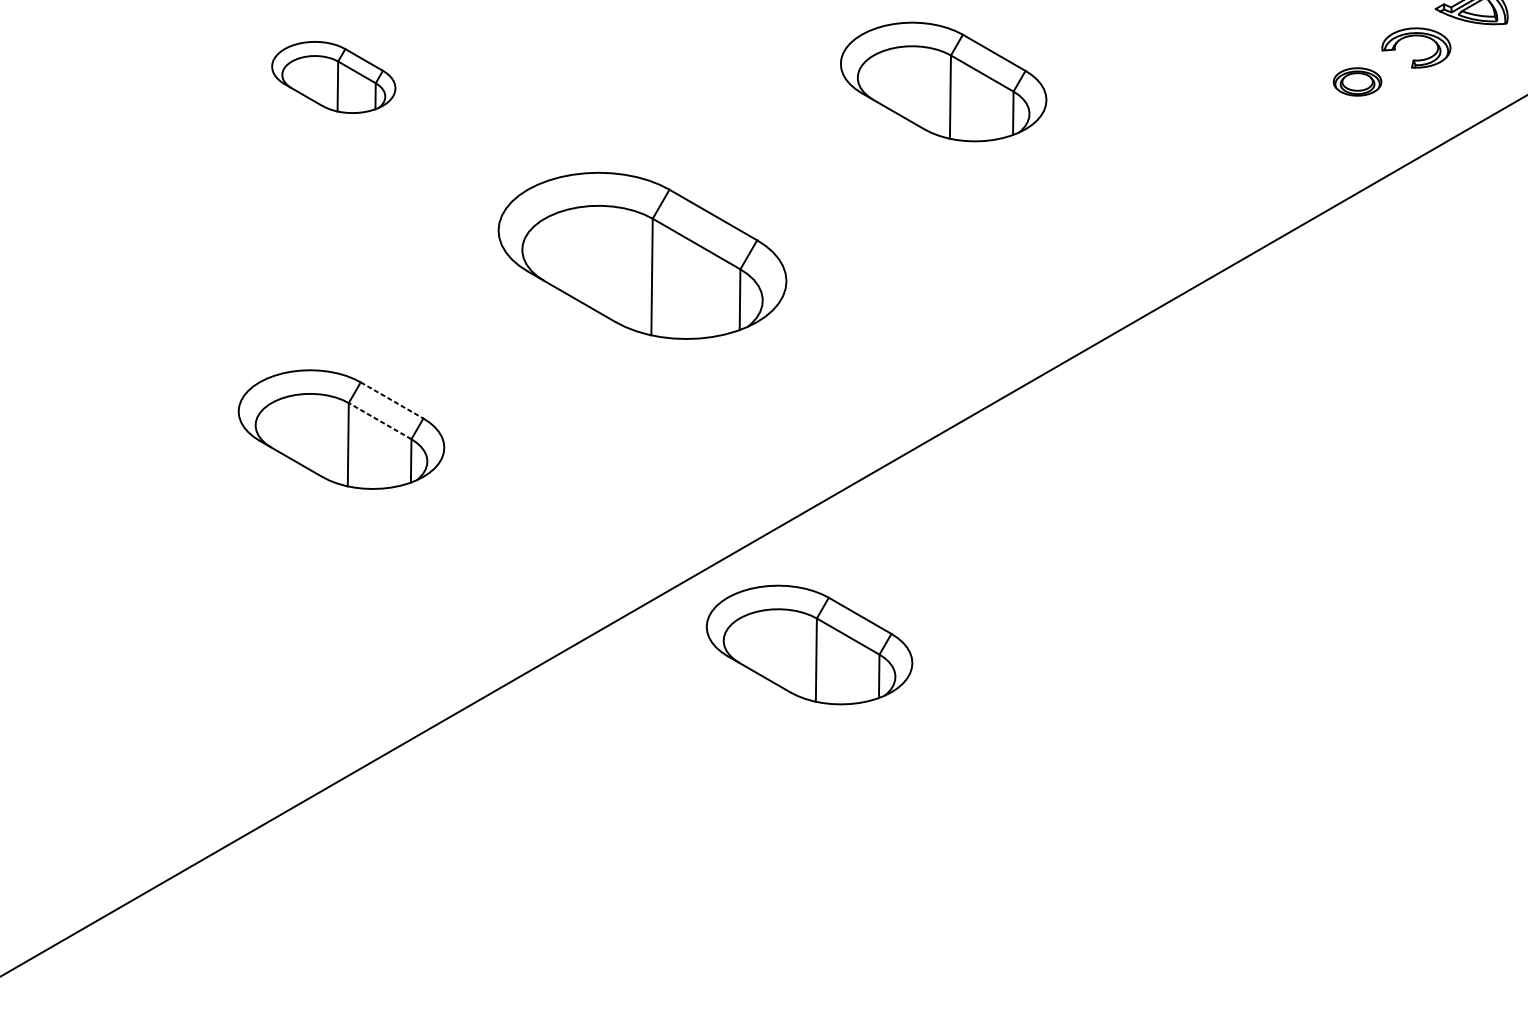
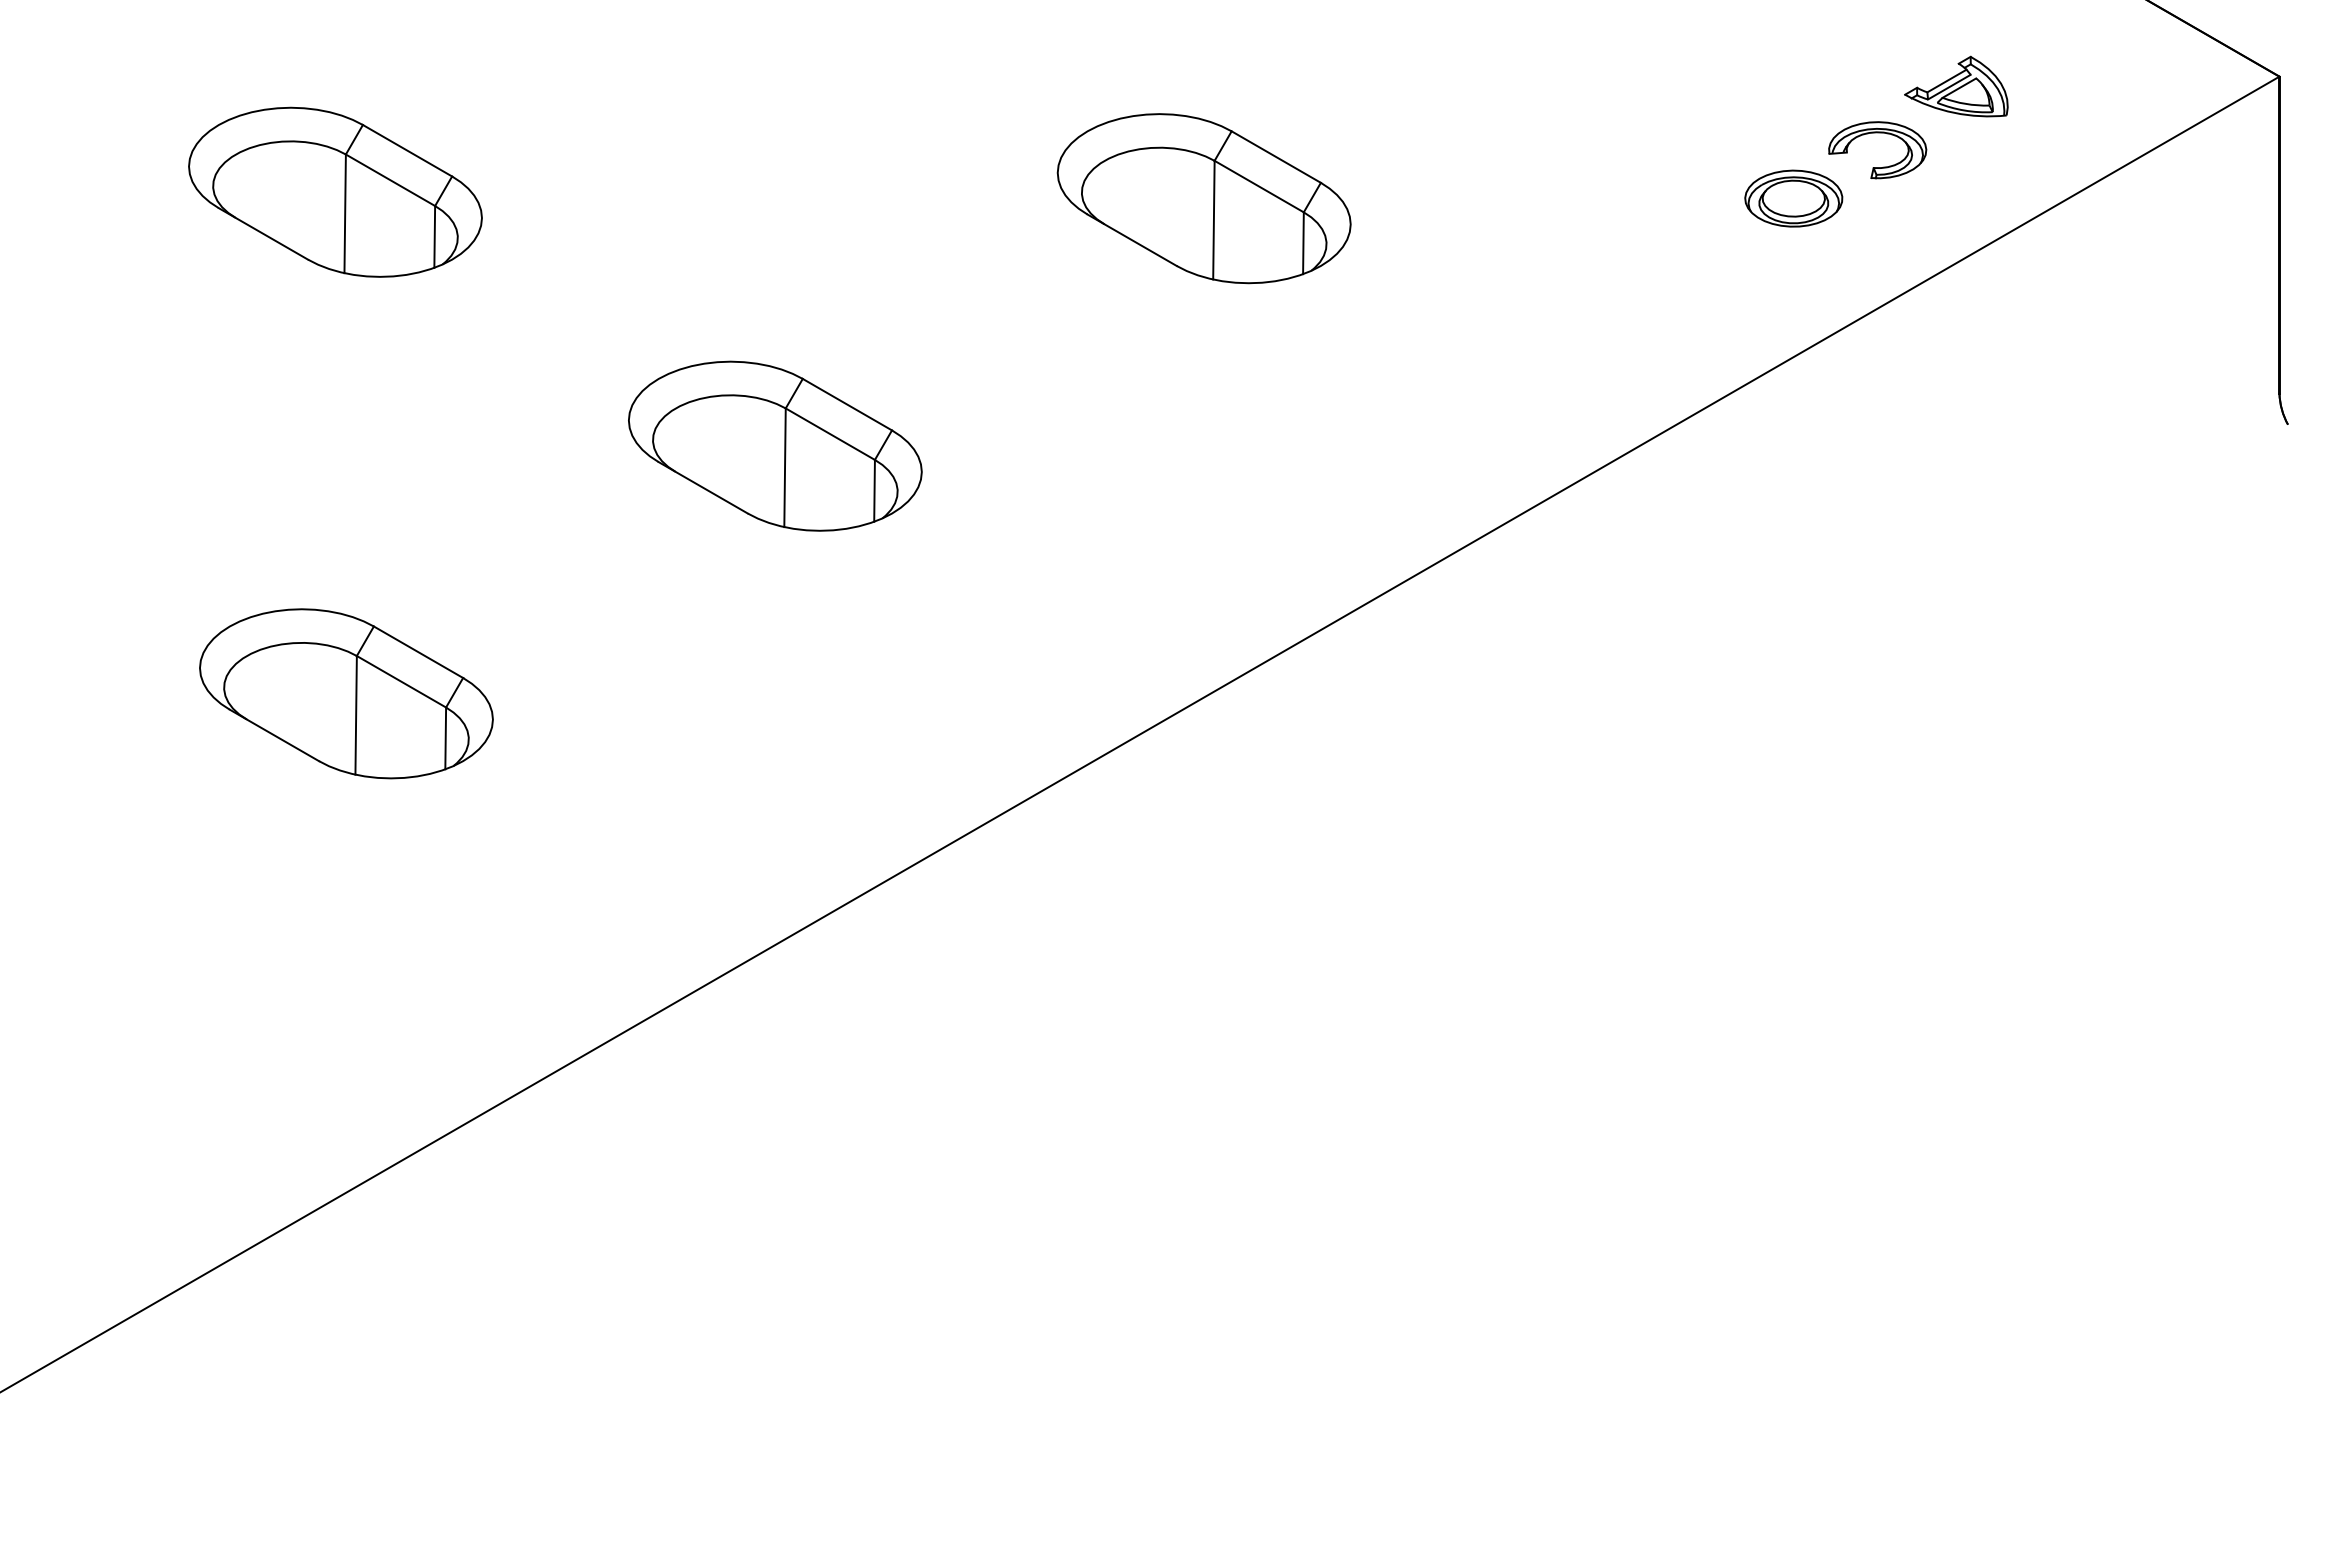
part: (333, 76) -> (335, 191), size x1.67
part: (1357, 81) -> (1793, 198), size x1.43
part: (642, 255) -> (775, 445), size x0.71
line: (392, 400) -> (418, 652), dashed -> solid
line: (380, 420) -> (401, 681), dashed -> solid
part: (809, 644) -> (1012, 1000), removed

